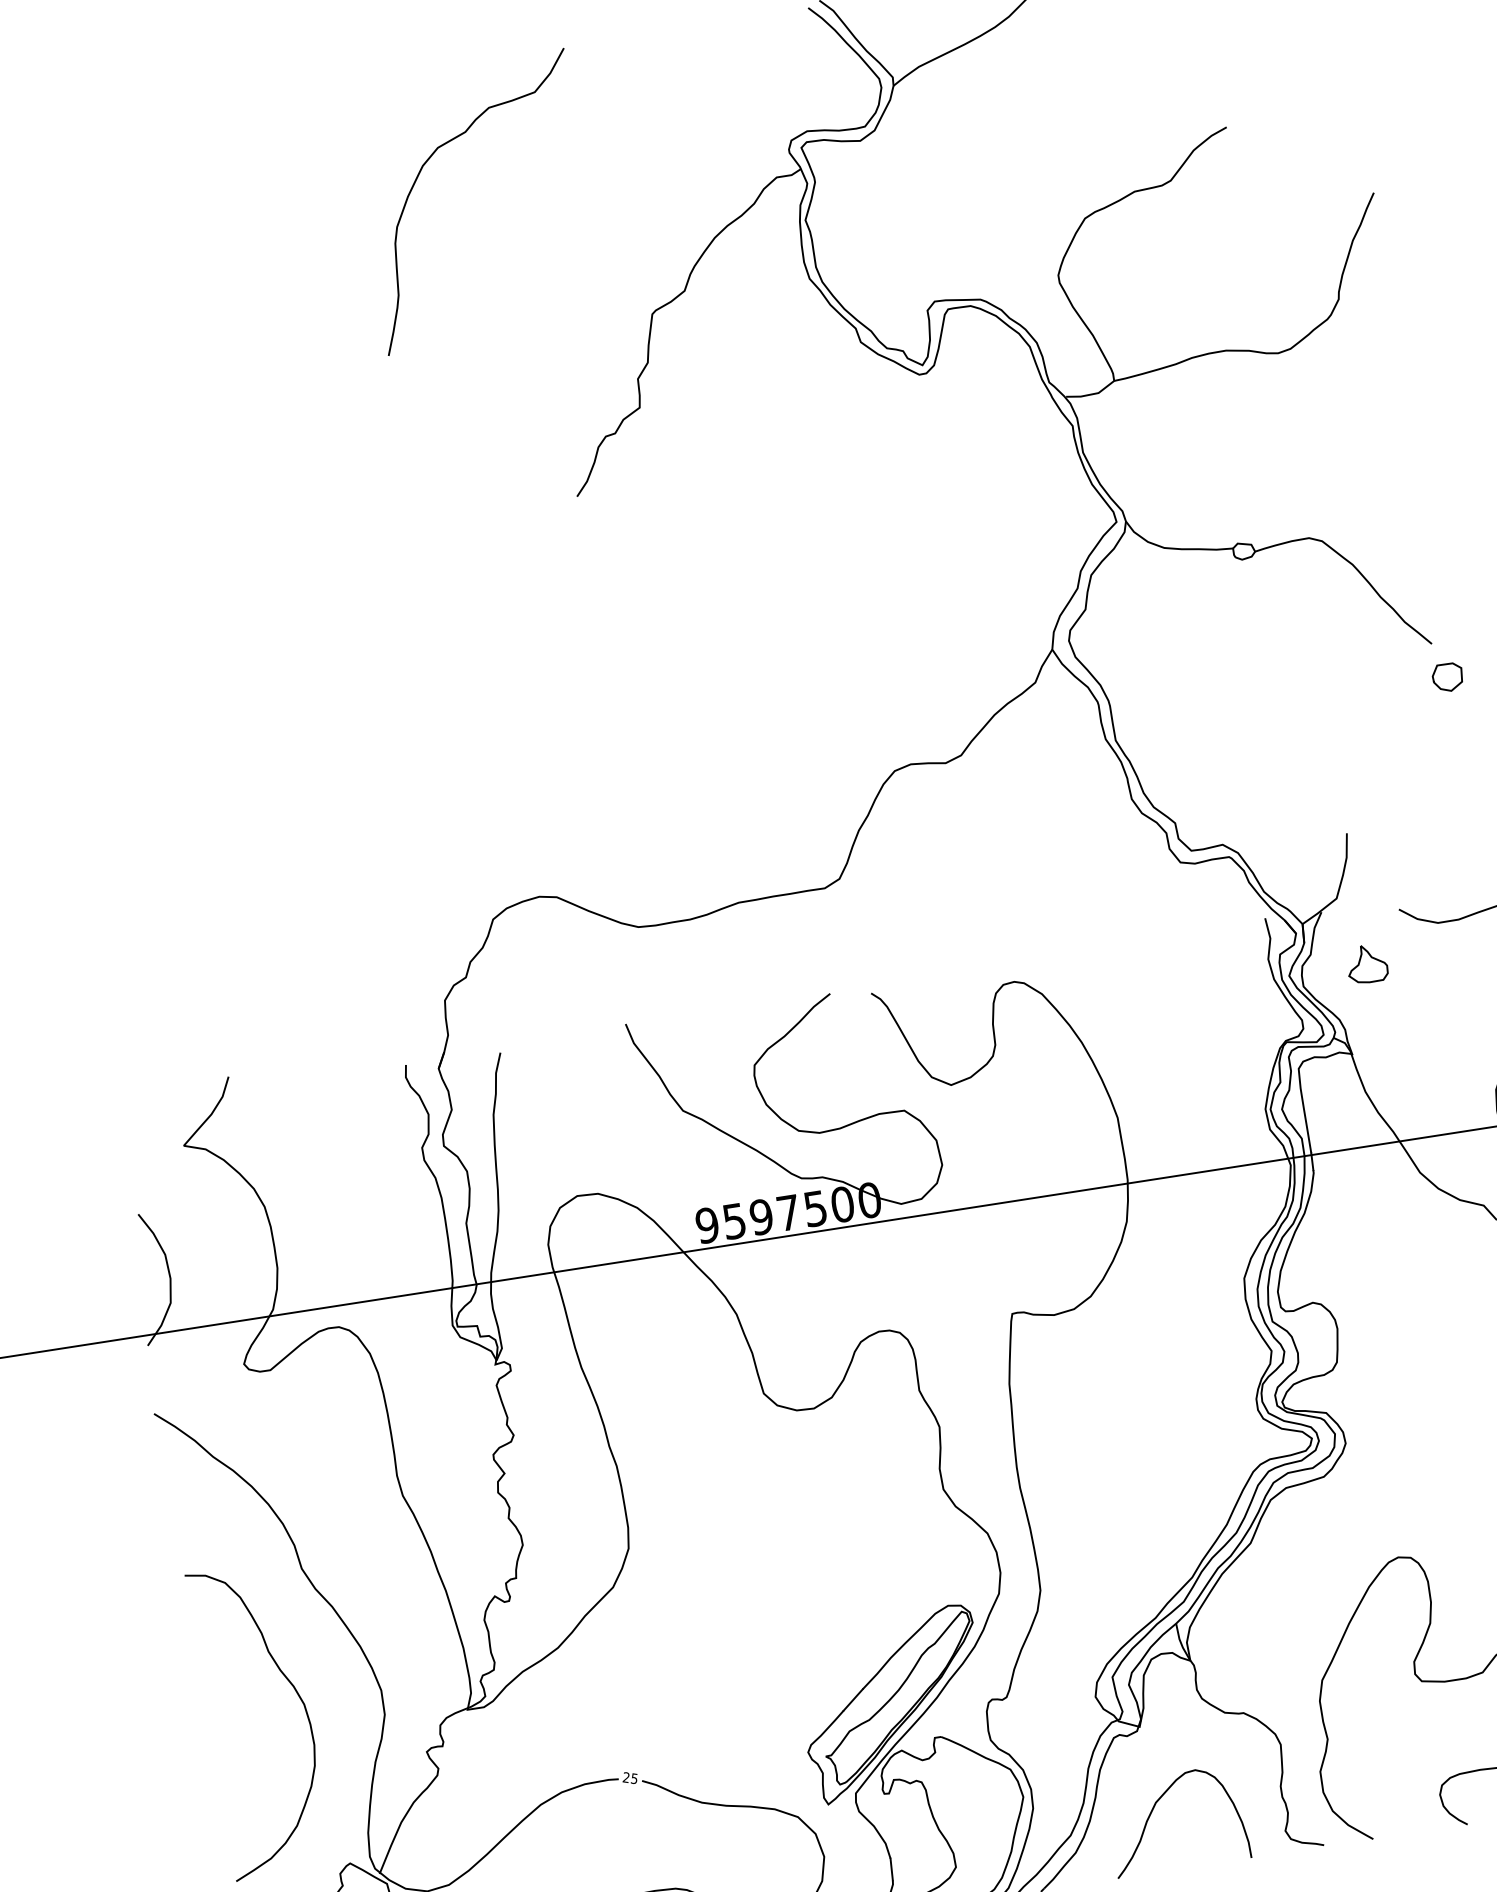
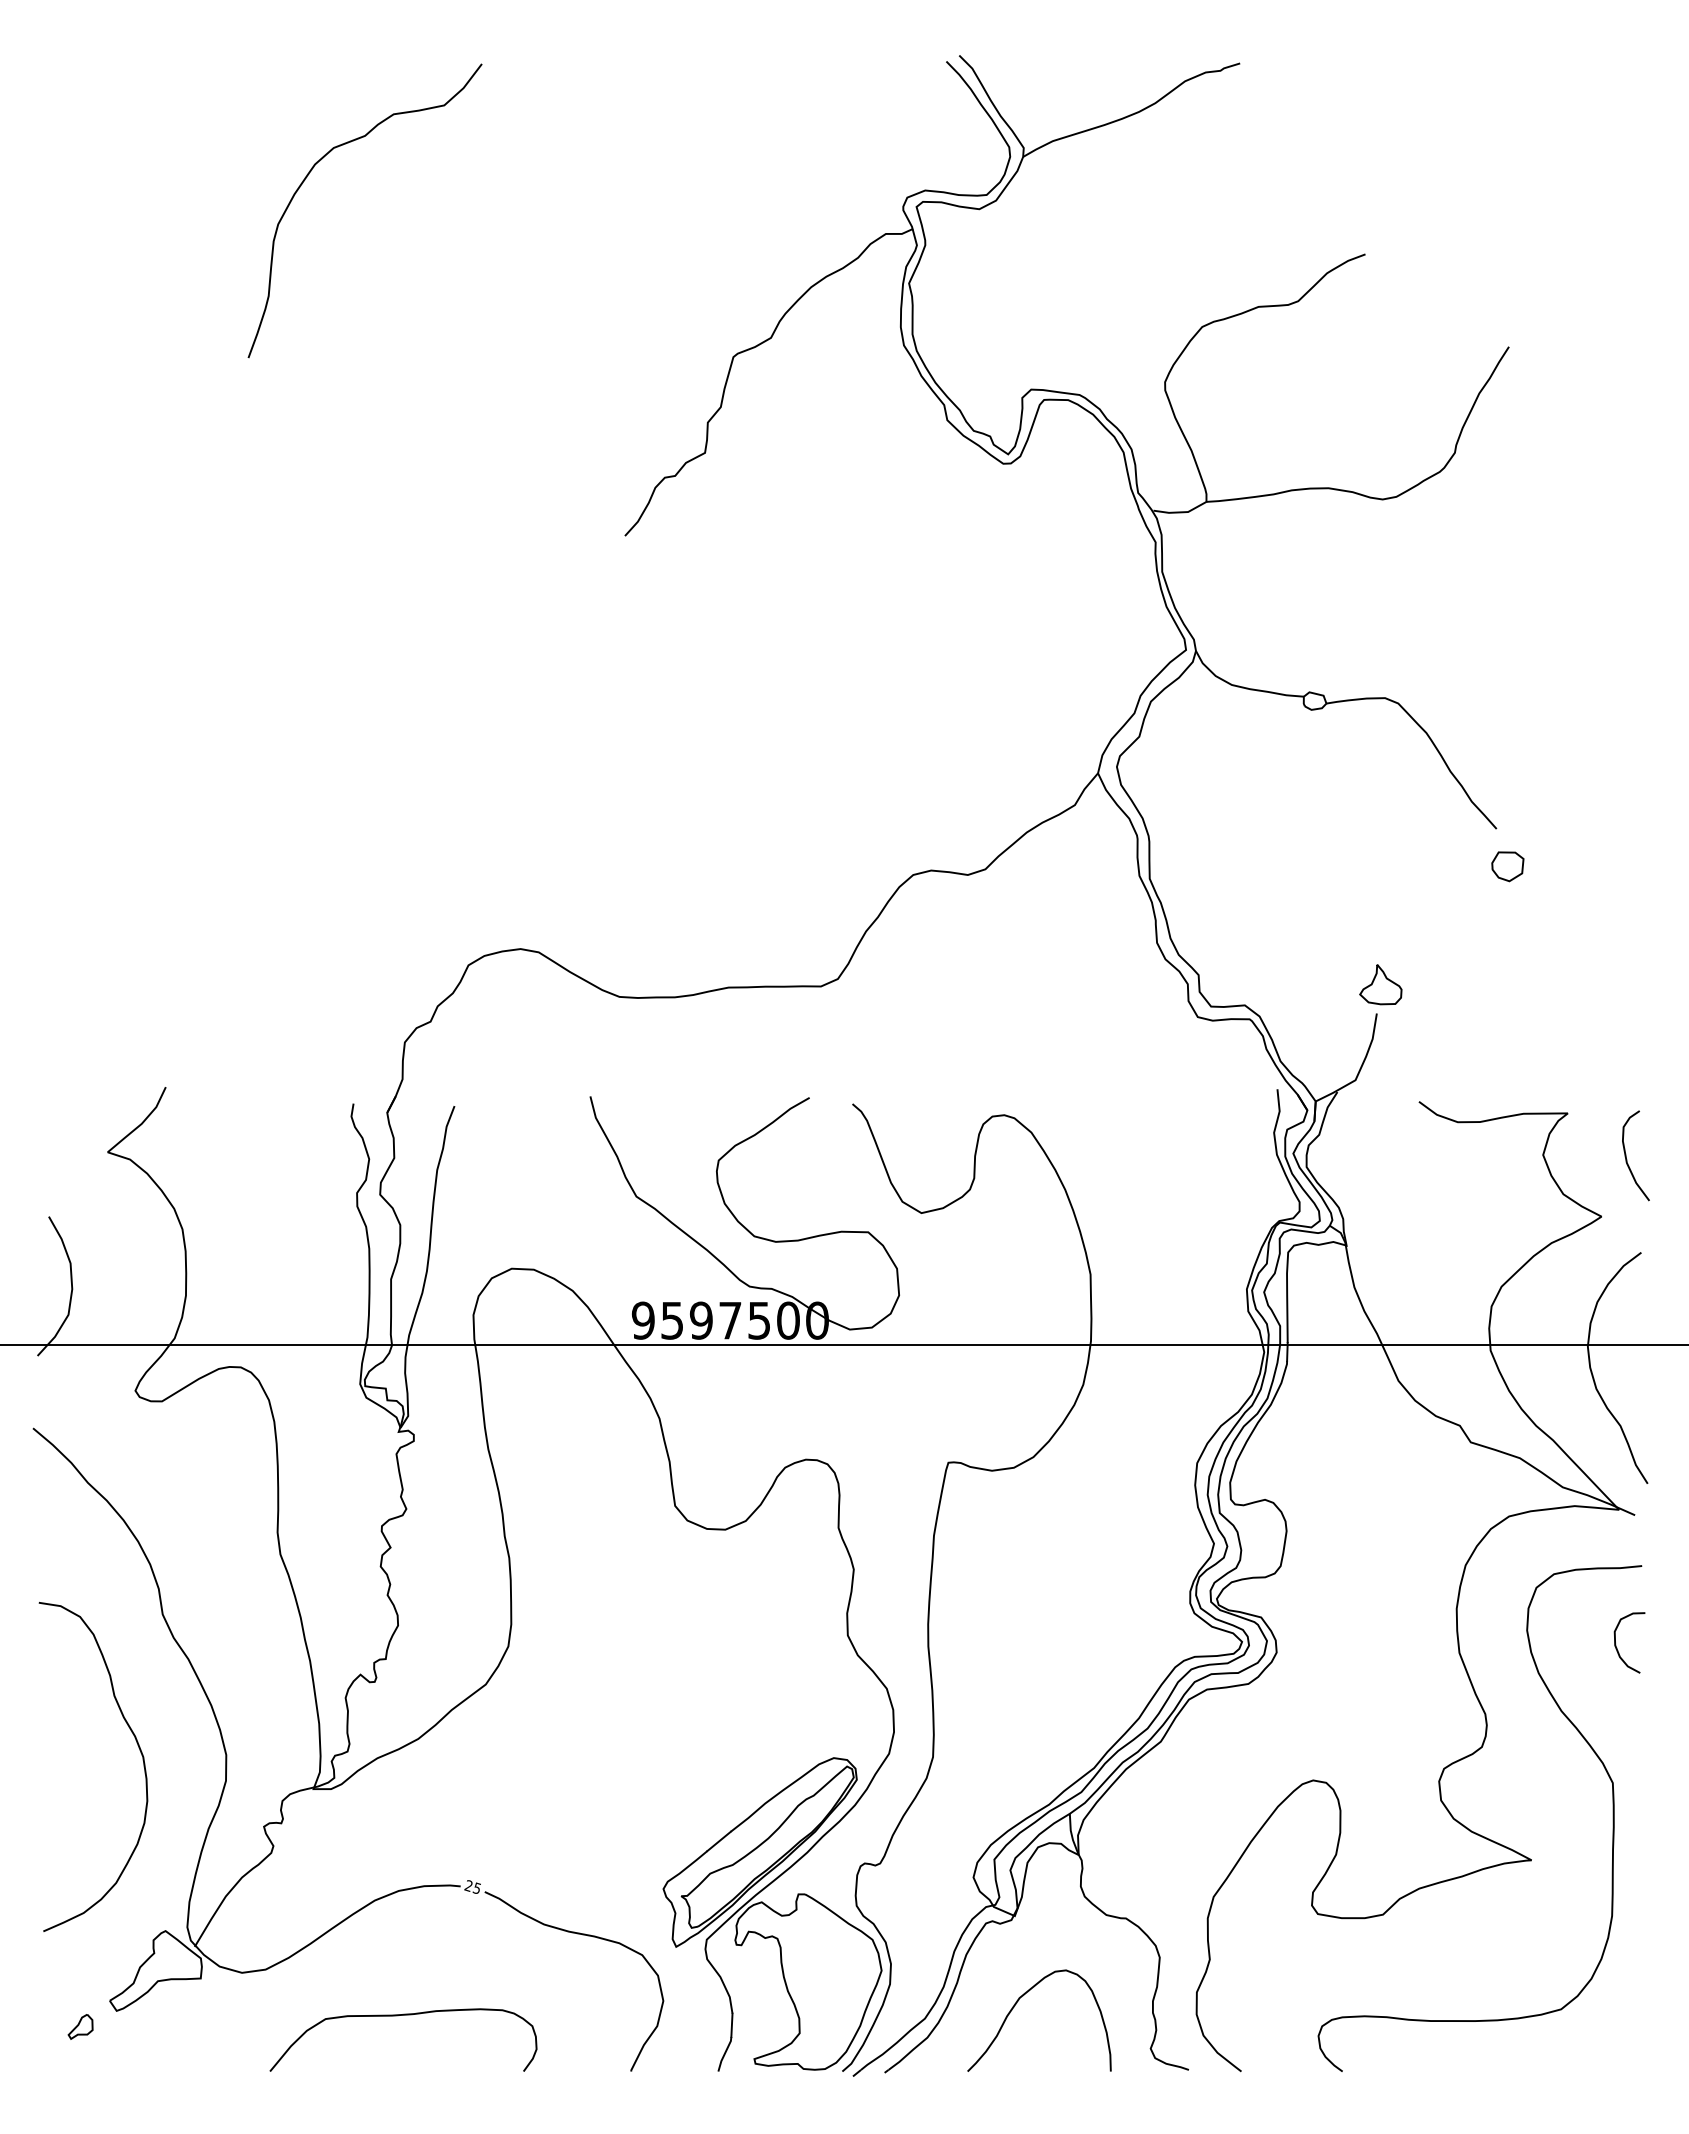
curve: (419, 176) -> (309, 174), moved
part: (1366, 963) -> (1380, 984), moved

